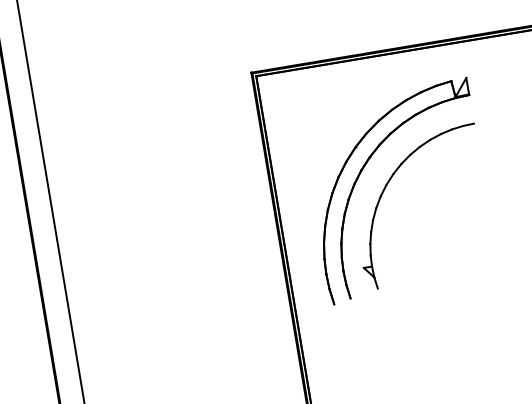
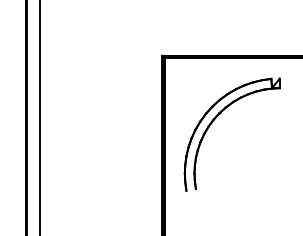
part: (389, 185) -> (227, 130), removed

